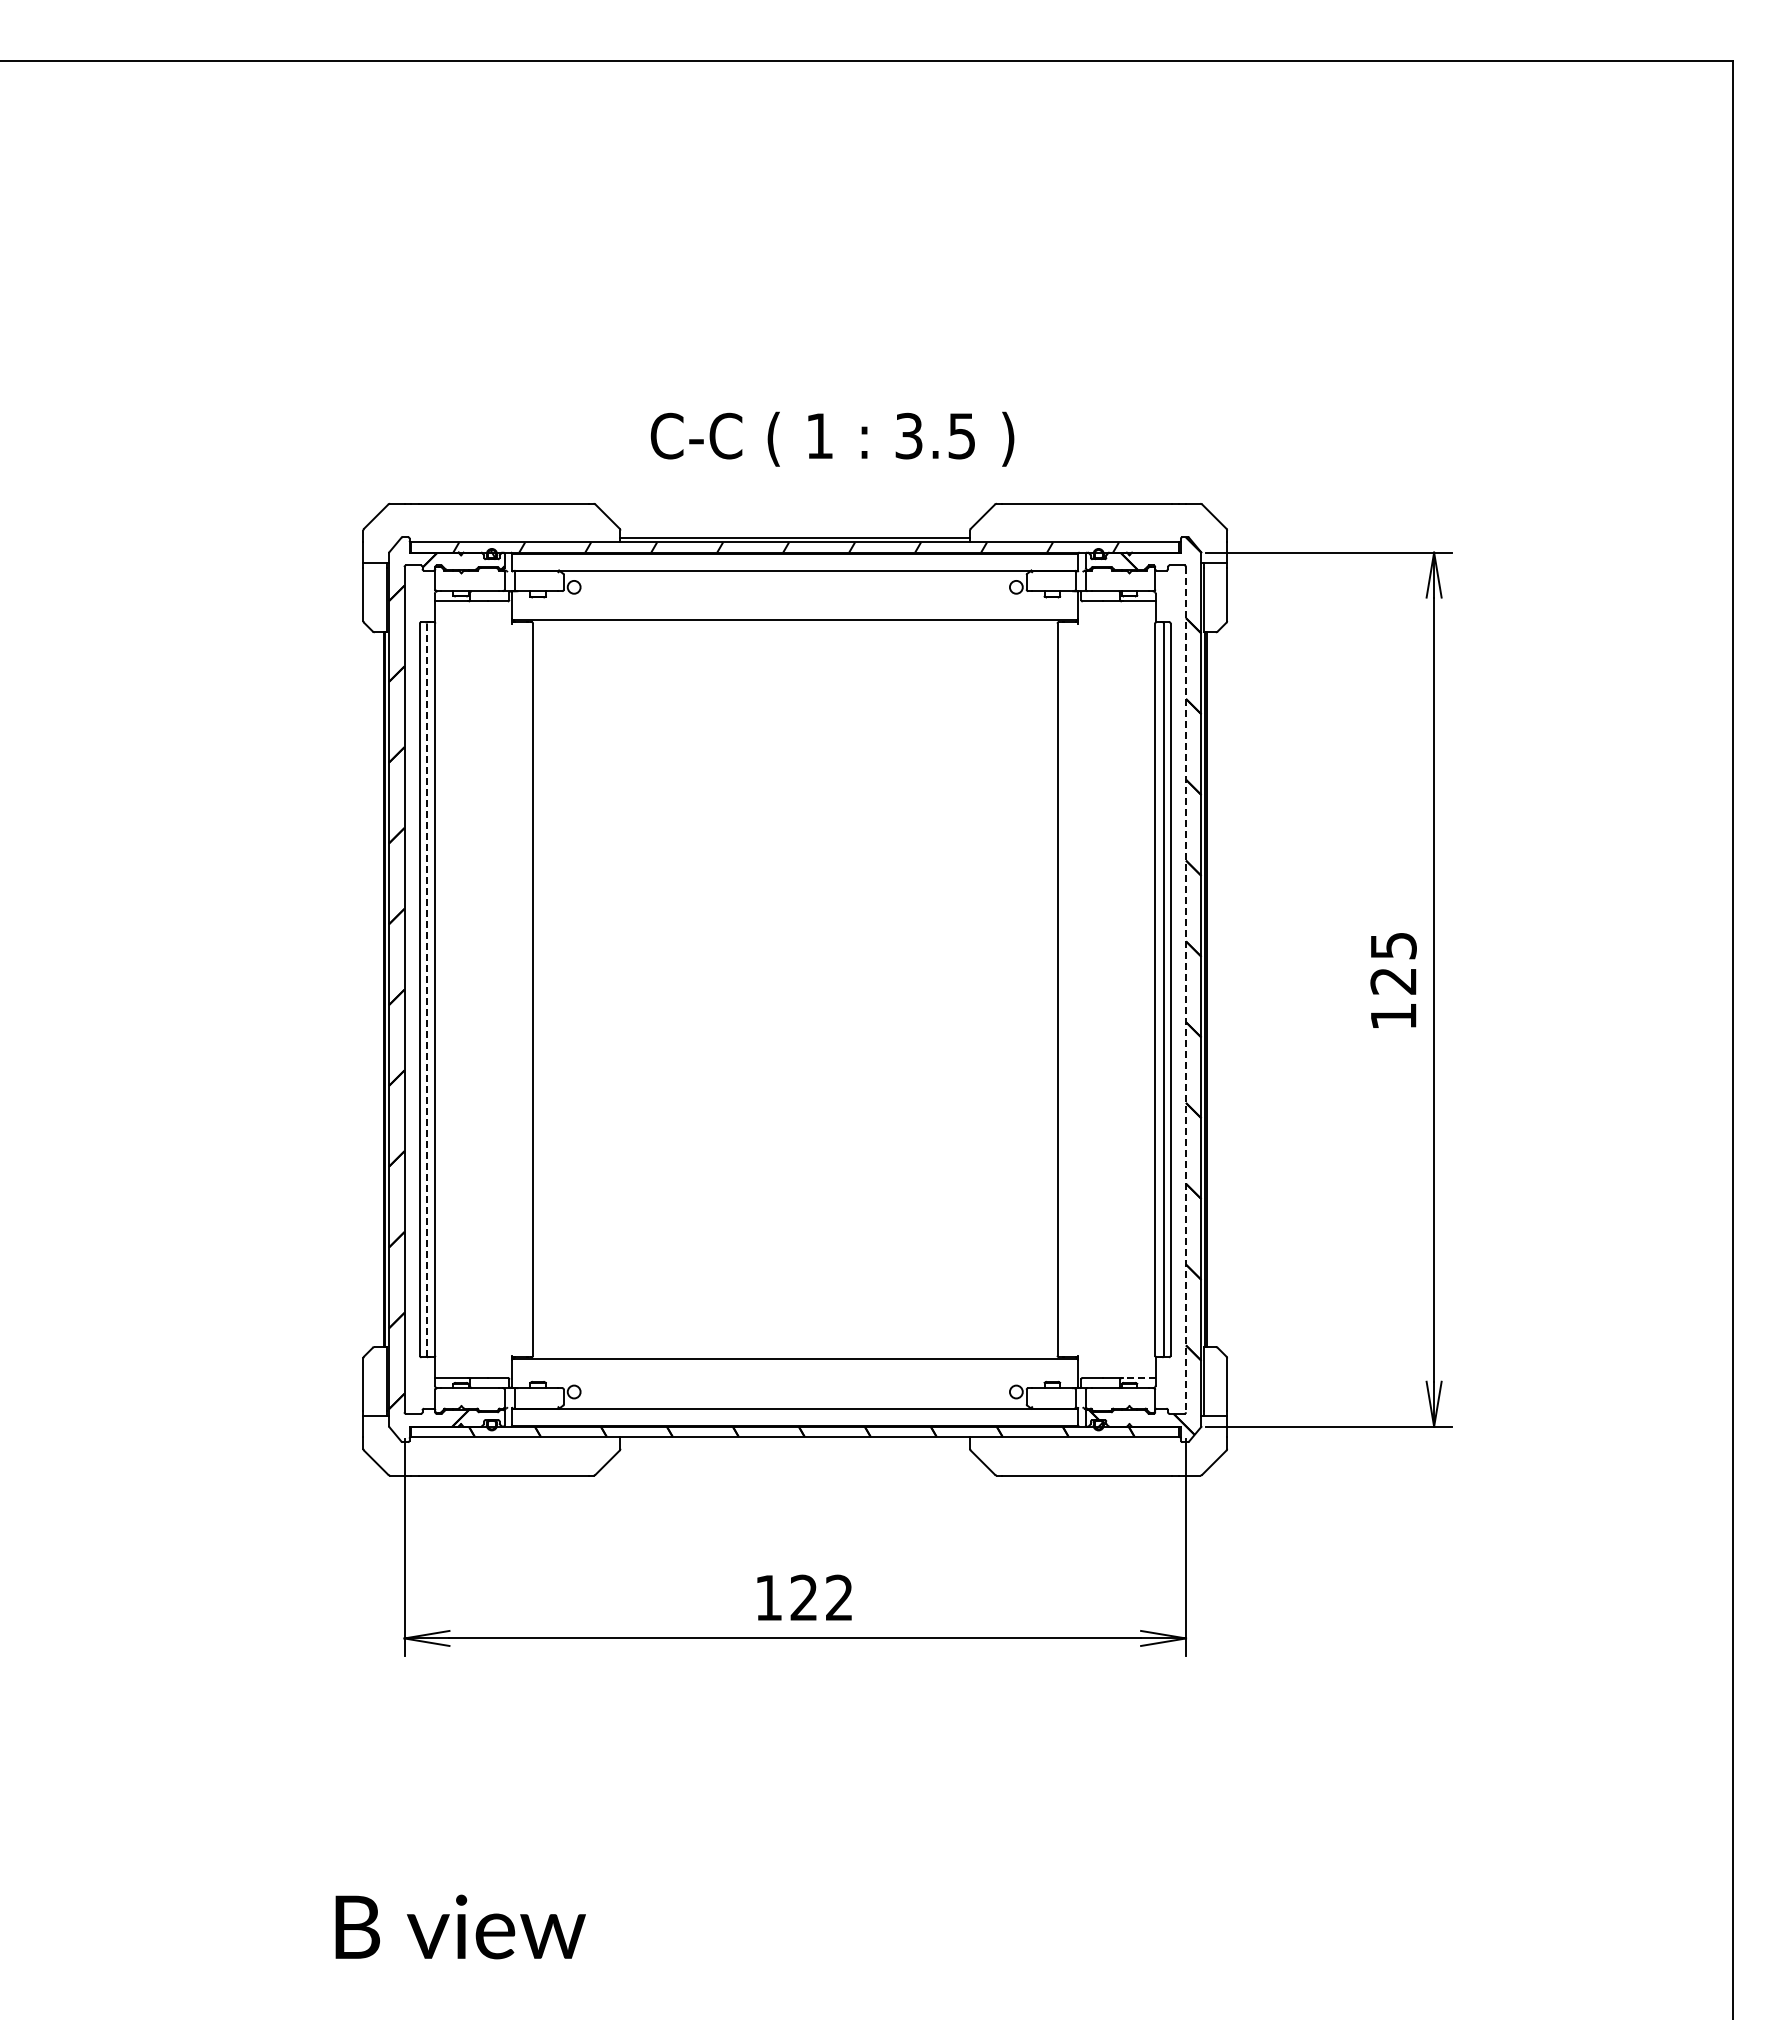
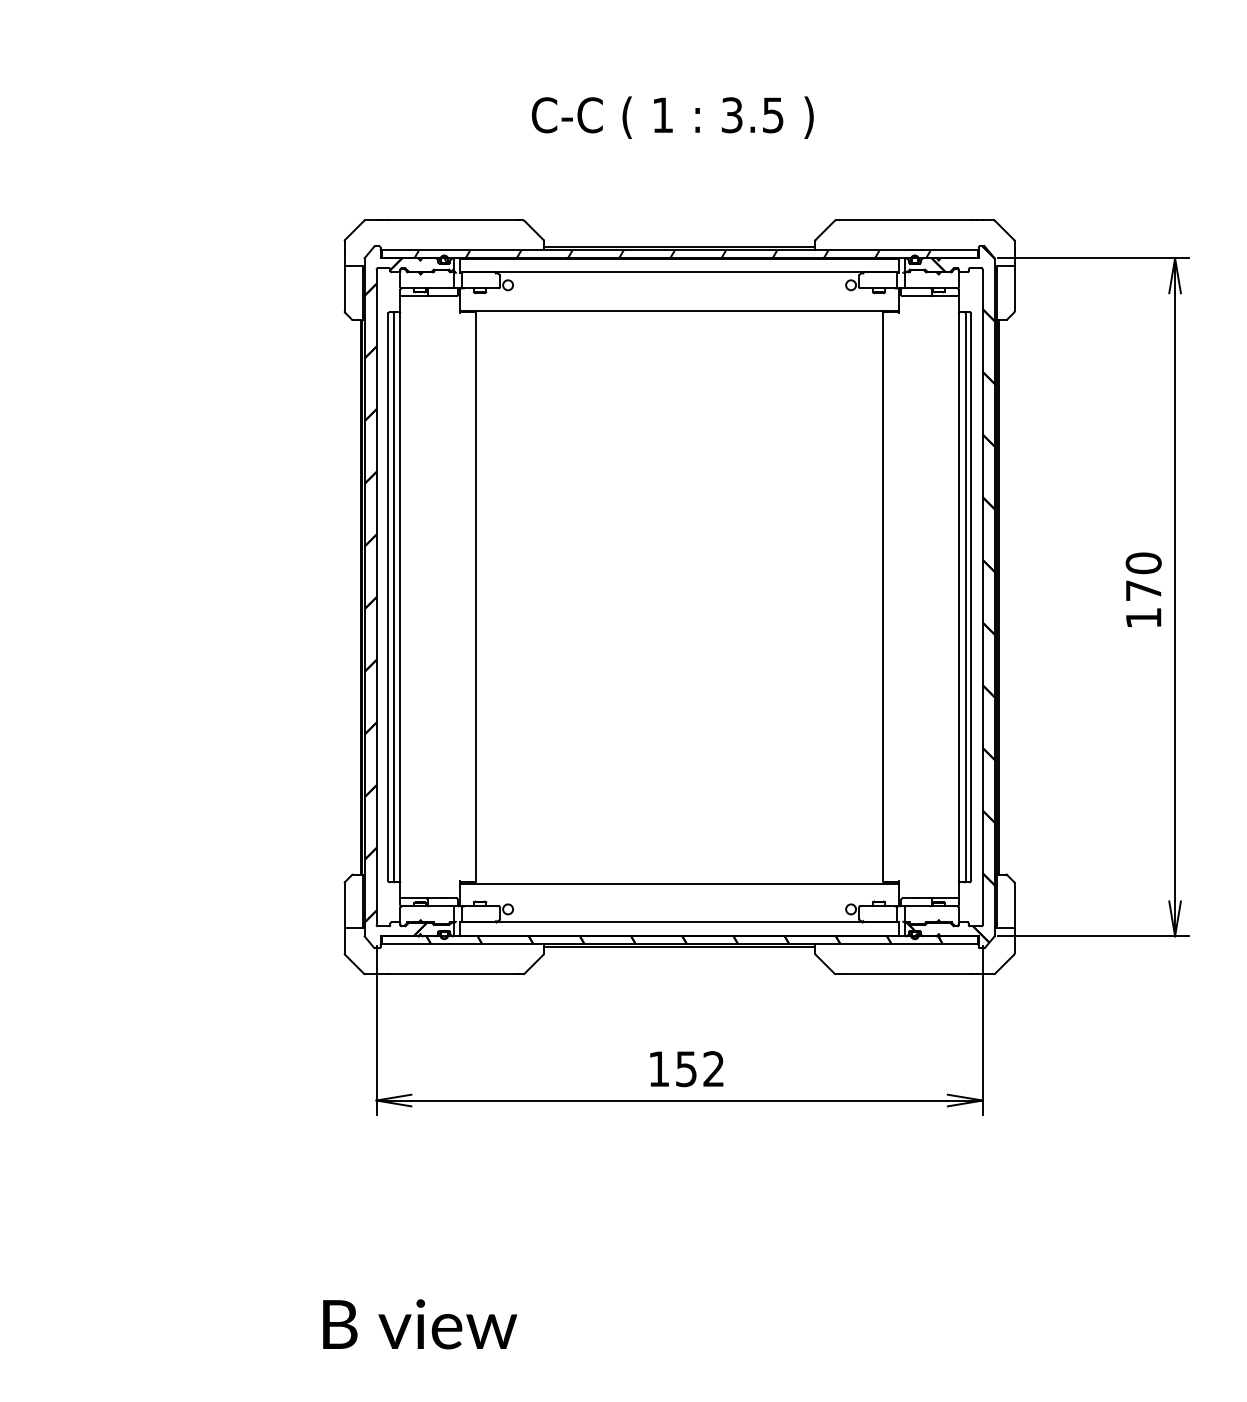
text: (832, 438) -> (672, 117), moved
text: (1393, 962) -> (1143, 576), 125 -> 170
line: (1186, 989) -> (983, 597), dashed -> solid
line: (426, 990) -> (393, 597), dashed -> solid
line: (1138, 1377) -> (945, 898), dashed -> solid
line: (795, 1441) -> (679, 947), added
text: (803, 1597) -> (685, 1068), 122 -> 152

